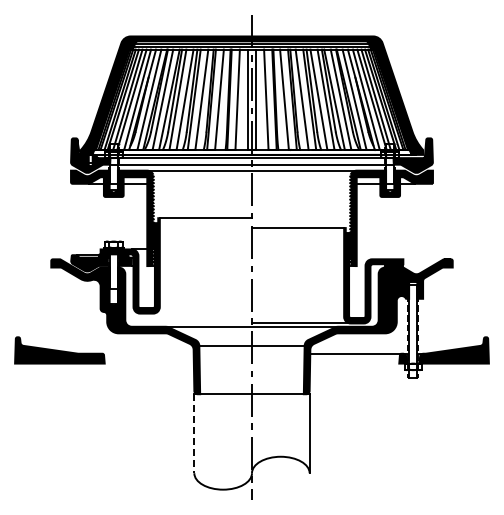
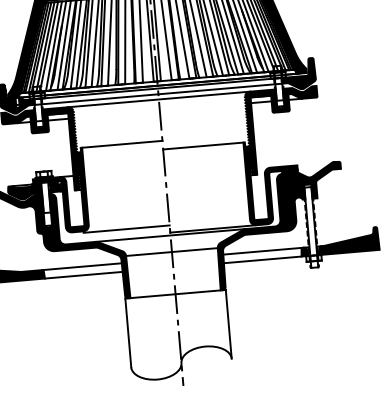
line: (202, 315) -> (126, 229), added
line: (147, 353) -> (81, 266), added
line: (148, 363) -> (83, 275), added
line: (354, 363) -> (262, 259), added
line: (194, 434) -> (128, 333), dashed -> solid

